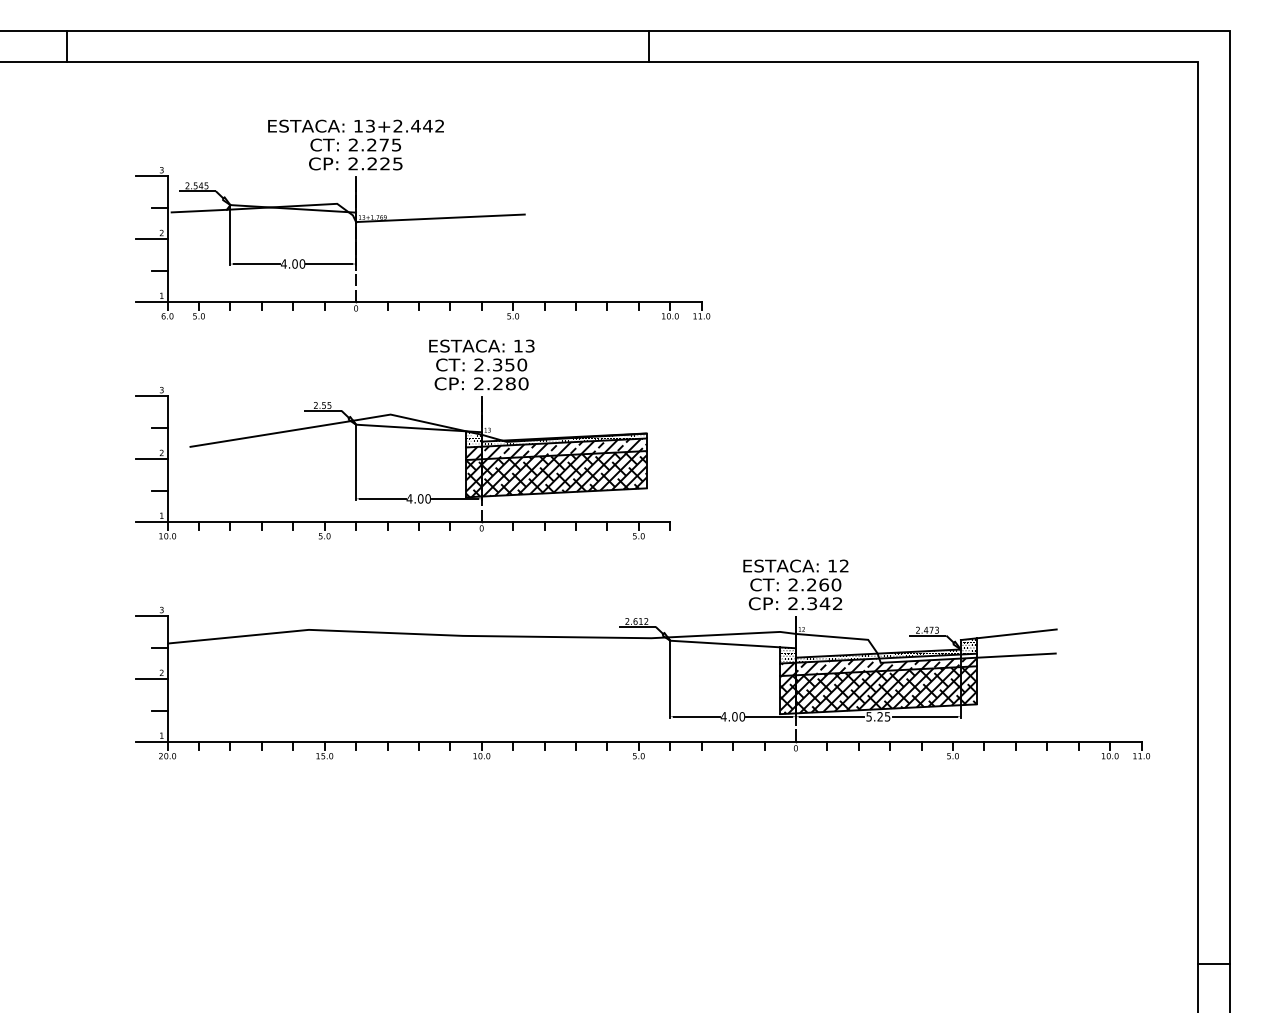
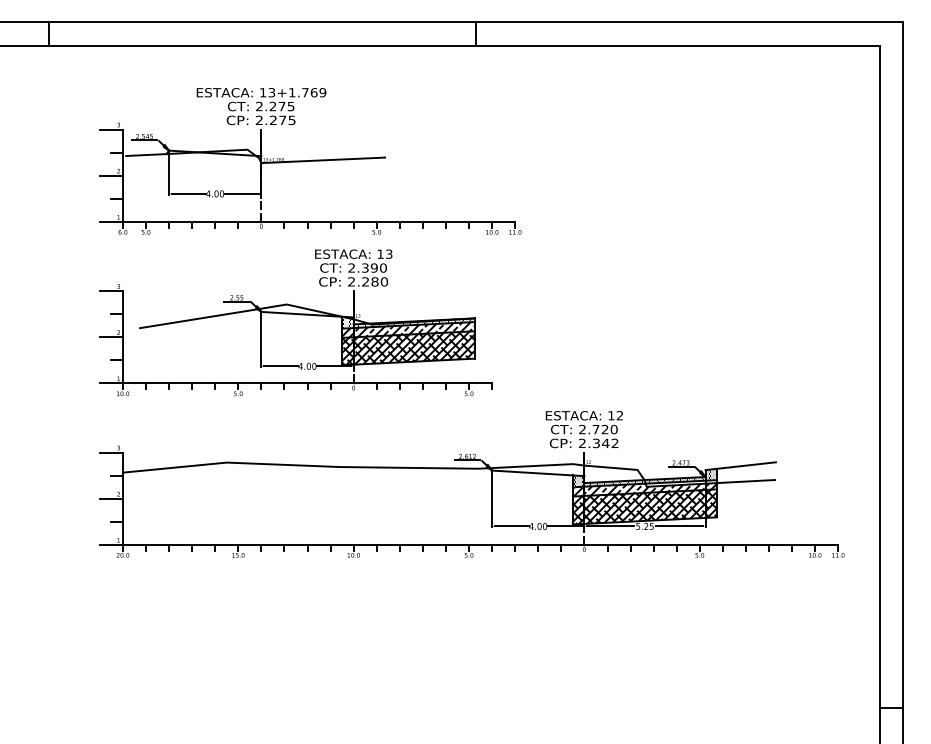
text: (418, 125) -> (307, 92), 13+2.442 -> 13+1.769
text: (384, 162) -> (282, 119), 2.225 -> 2.275
text: (508, 364) -> (373, 267), 2.350 -> 2.390
text: (817, 584) -> (600, 429), 2.260 -> 2.720

